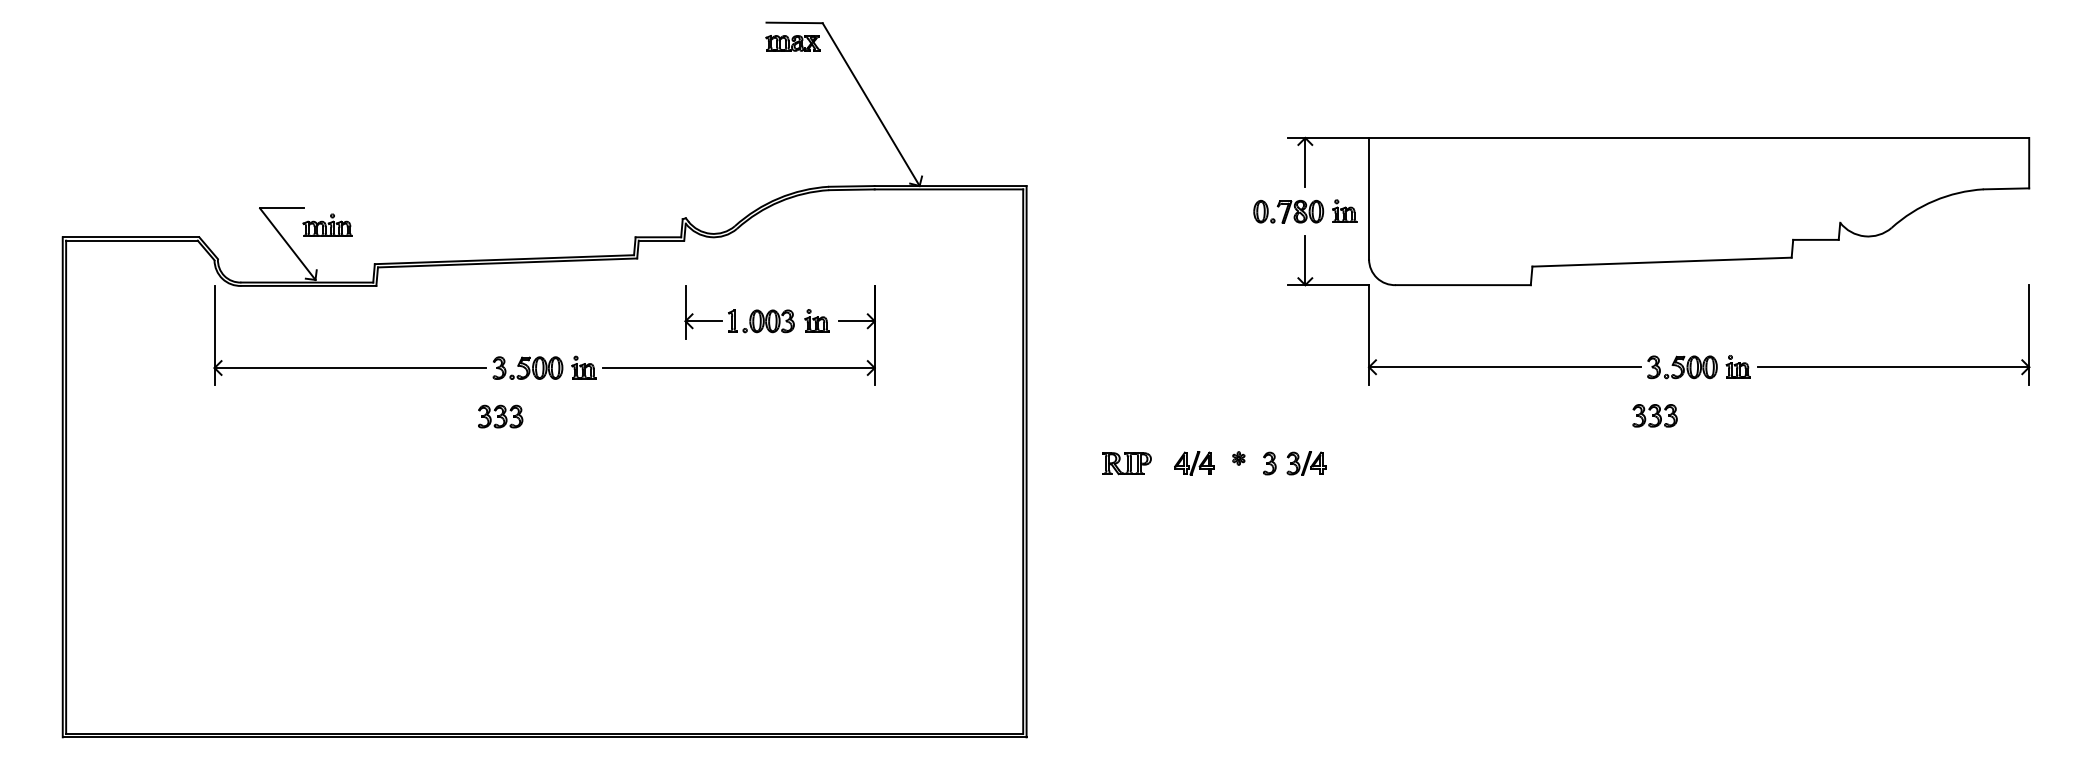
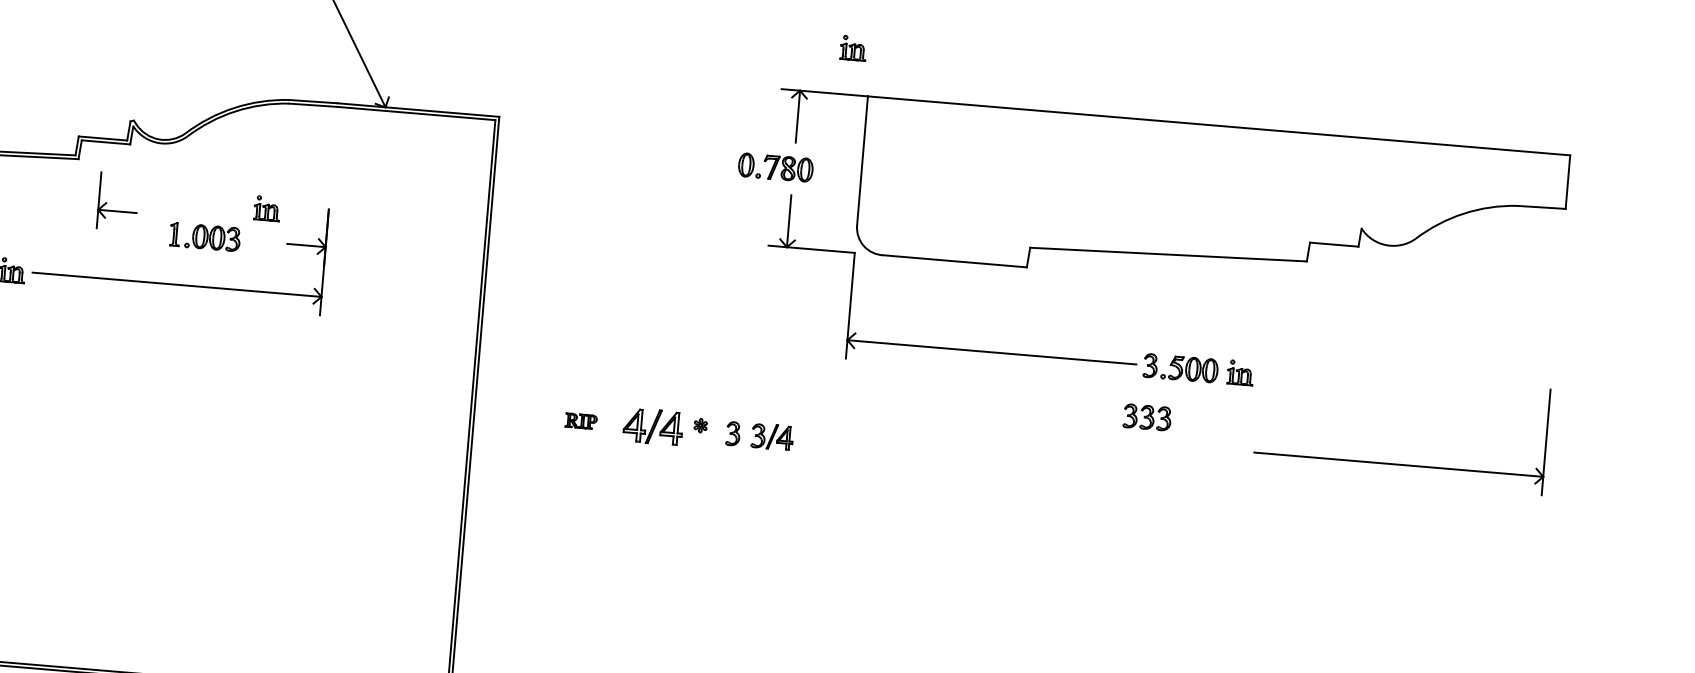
part: (1344, 210) -> (853, 47), moved
part: (703, 320) -> (117, 210), moved
part: (816, 320) -> (266, 208), moved
part: (1893, 366) -> (1398, 463), moved
part: (1126, 463) -> (580, 420), size x0.6
part: (1194, 463) -> (653, 427), size x1.4

